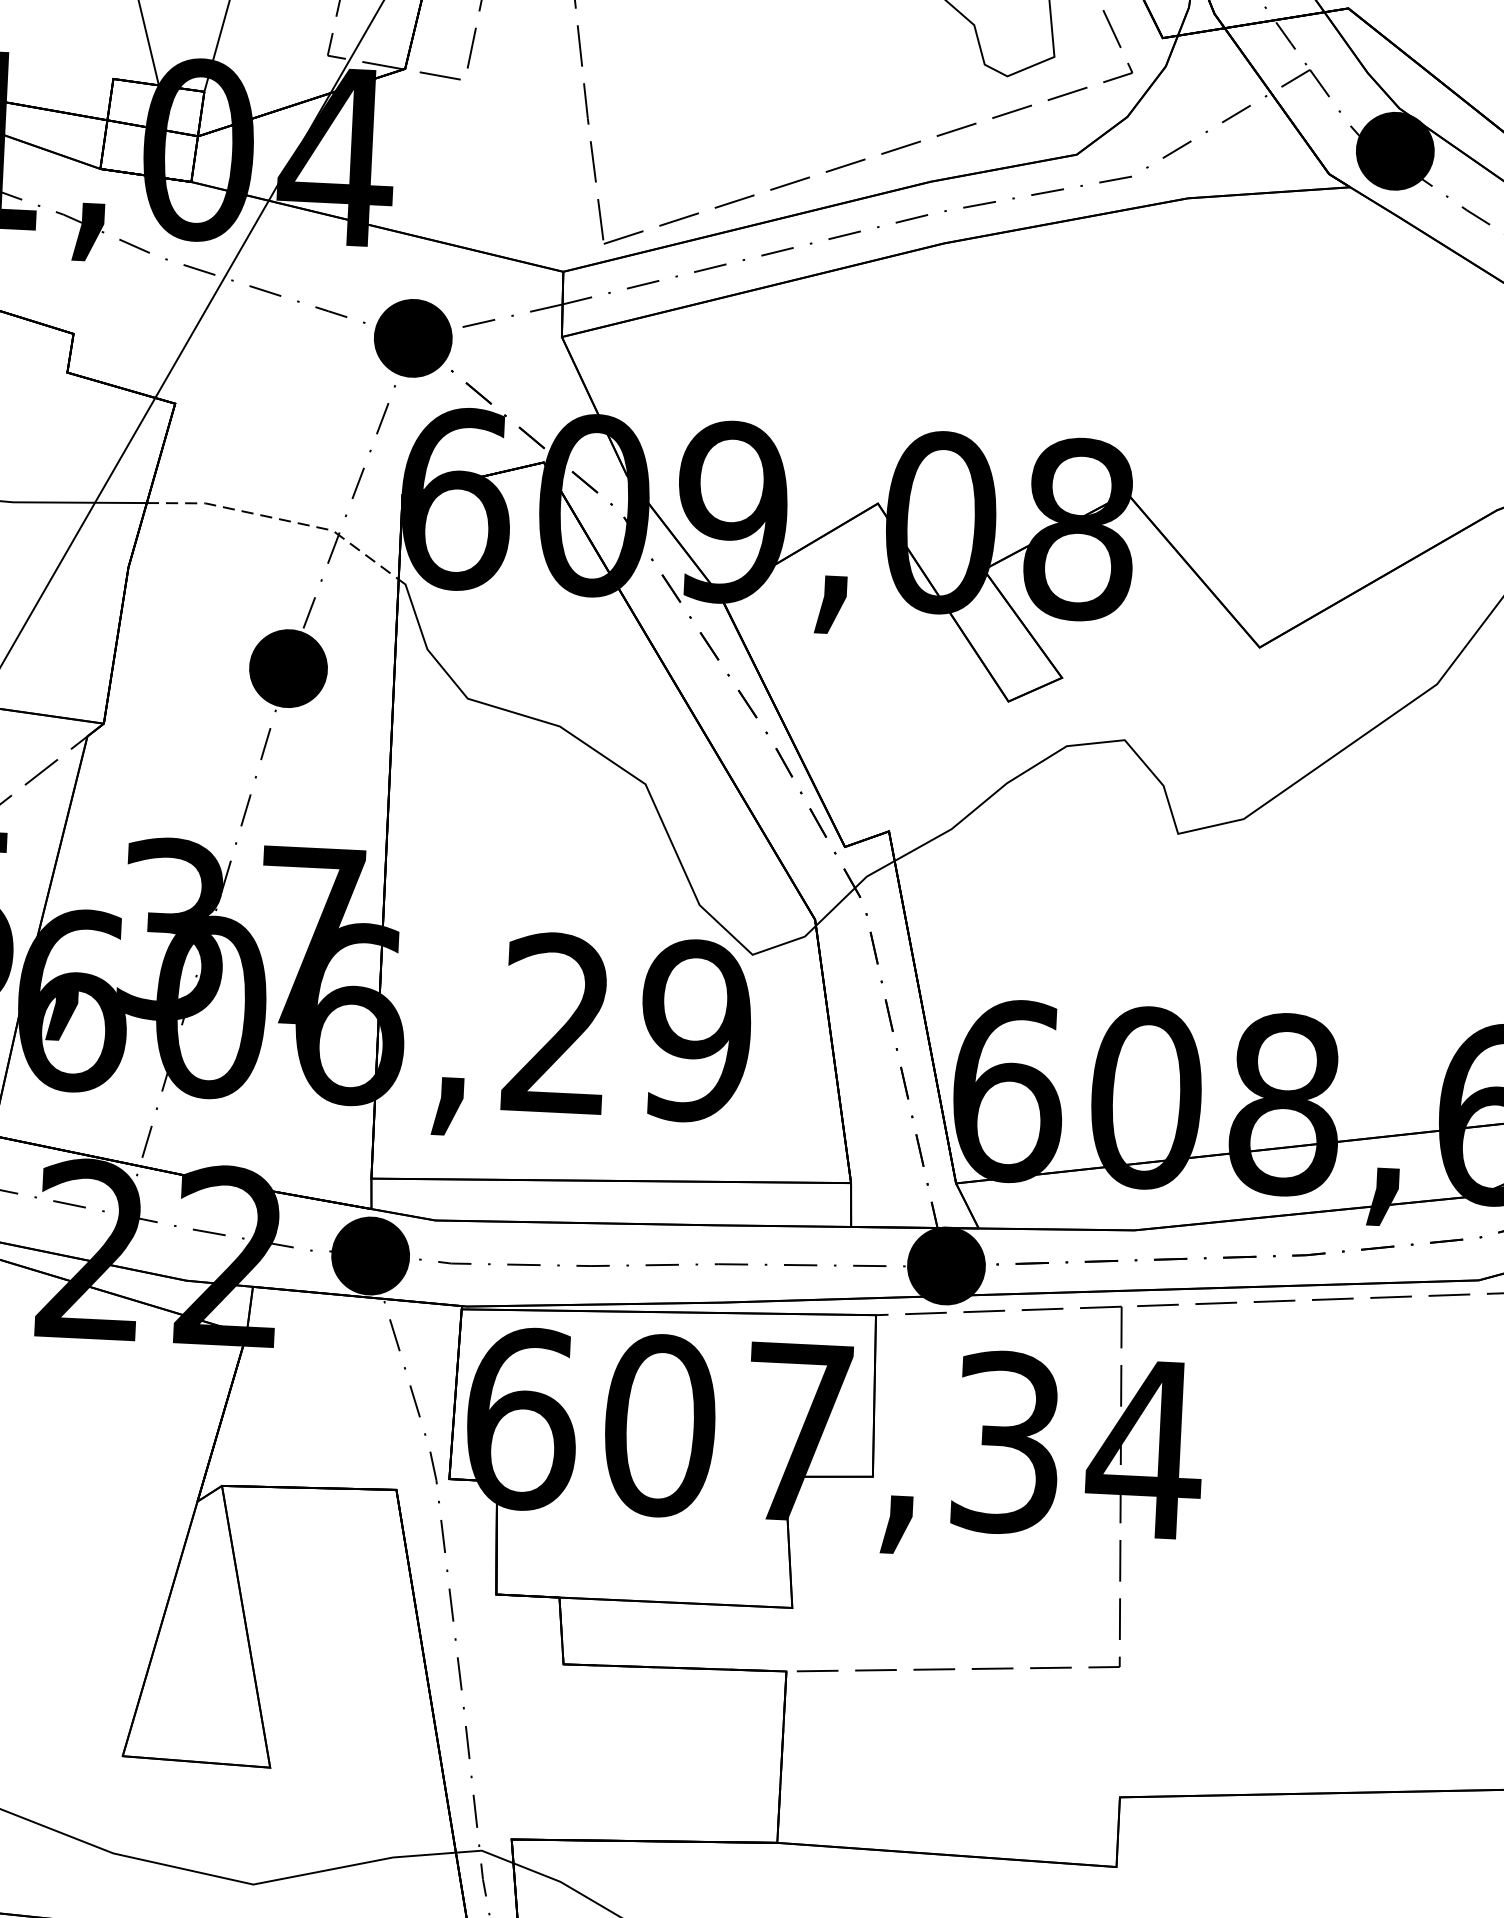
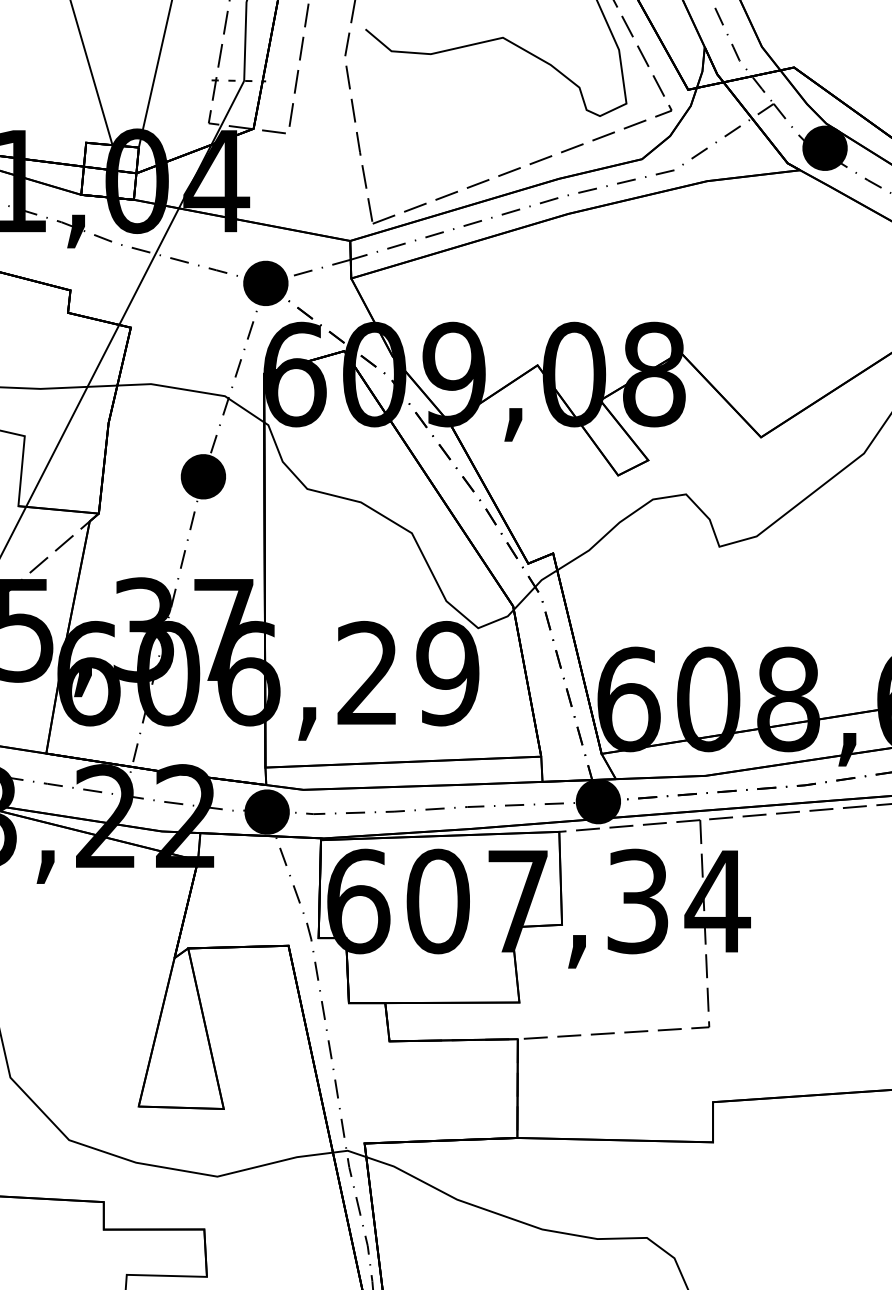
line: (281, 519) -> (195, 391), dashed -> solid

